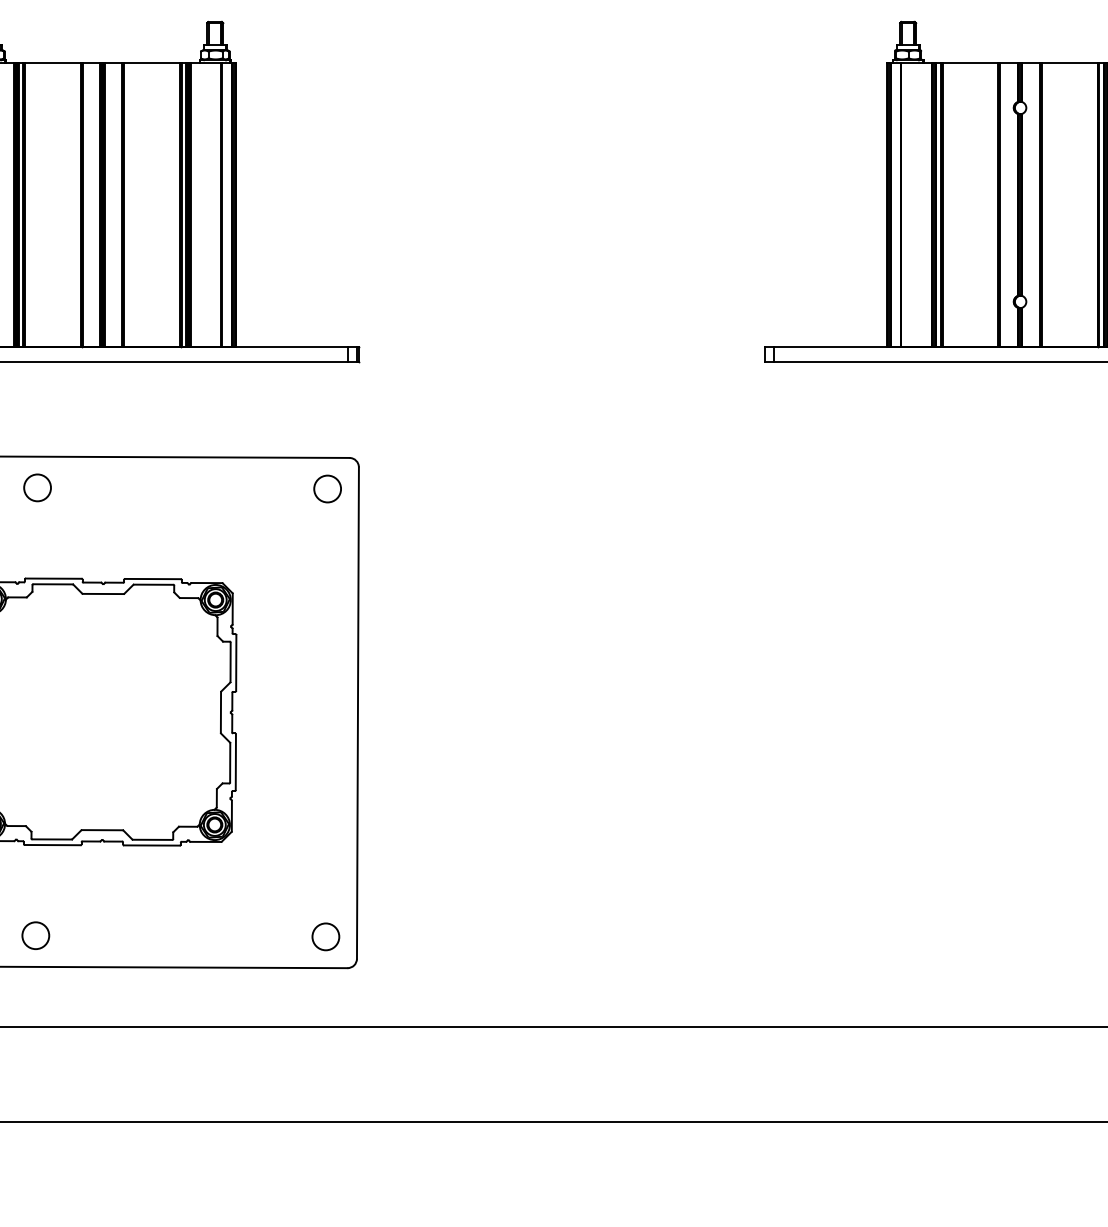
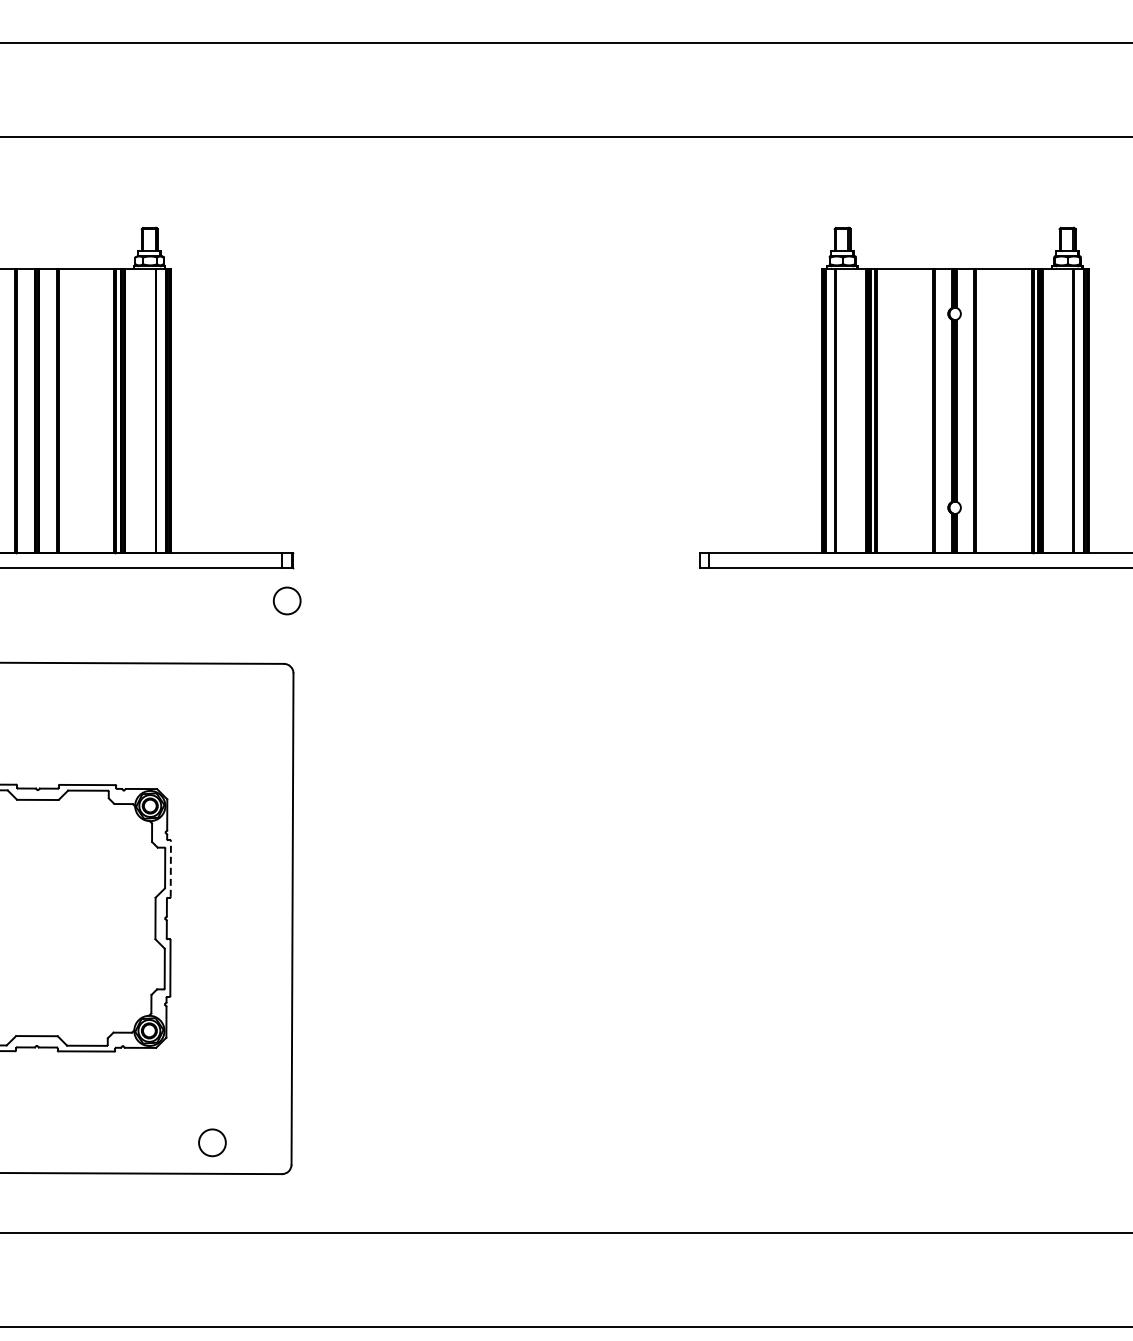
circle: (326, 488) -> (286, 600), moved
line: (235, 662) -> (170, 868), solid -> dashed
circle: (325, 936) -> (212, 1142), moved

